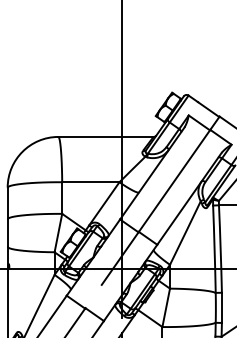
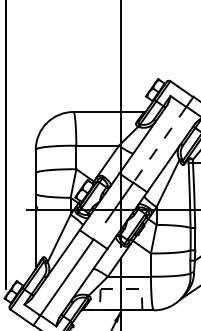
line: (173, 181) -> (159, 145), solid -> dashed

